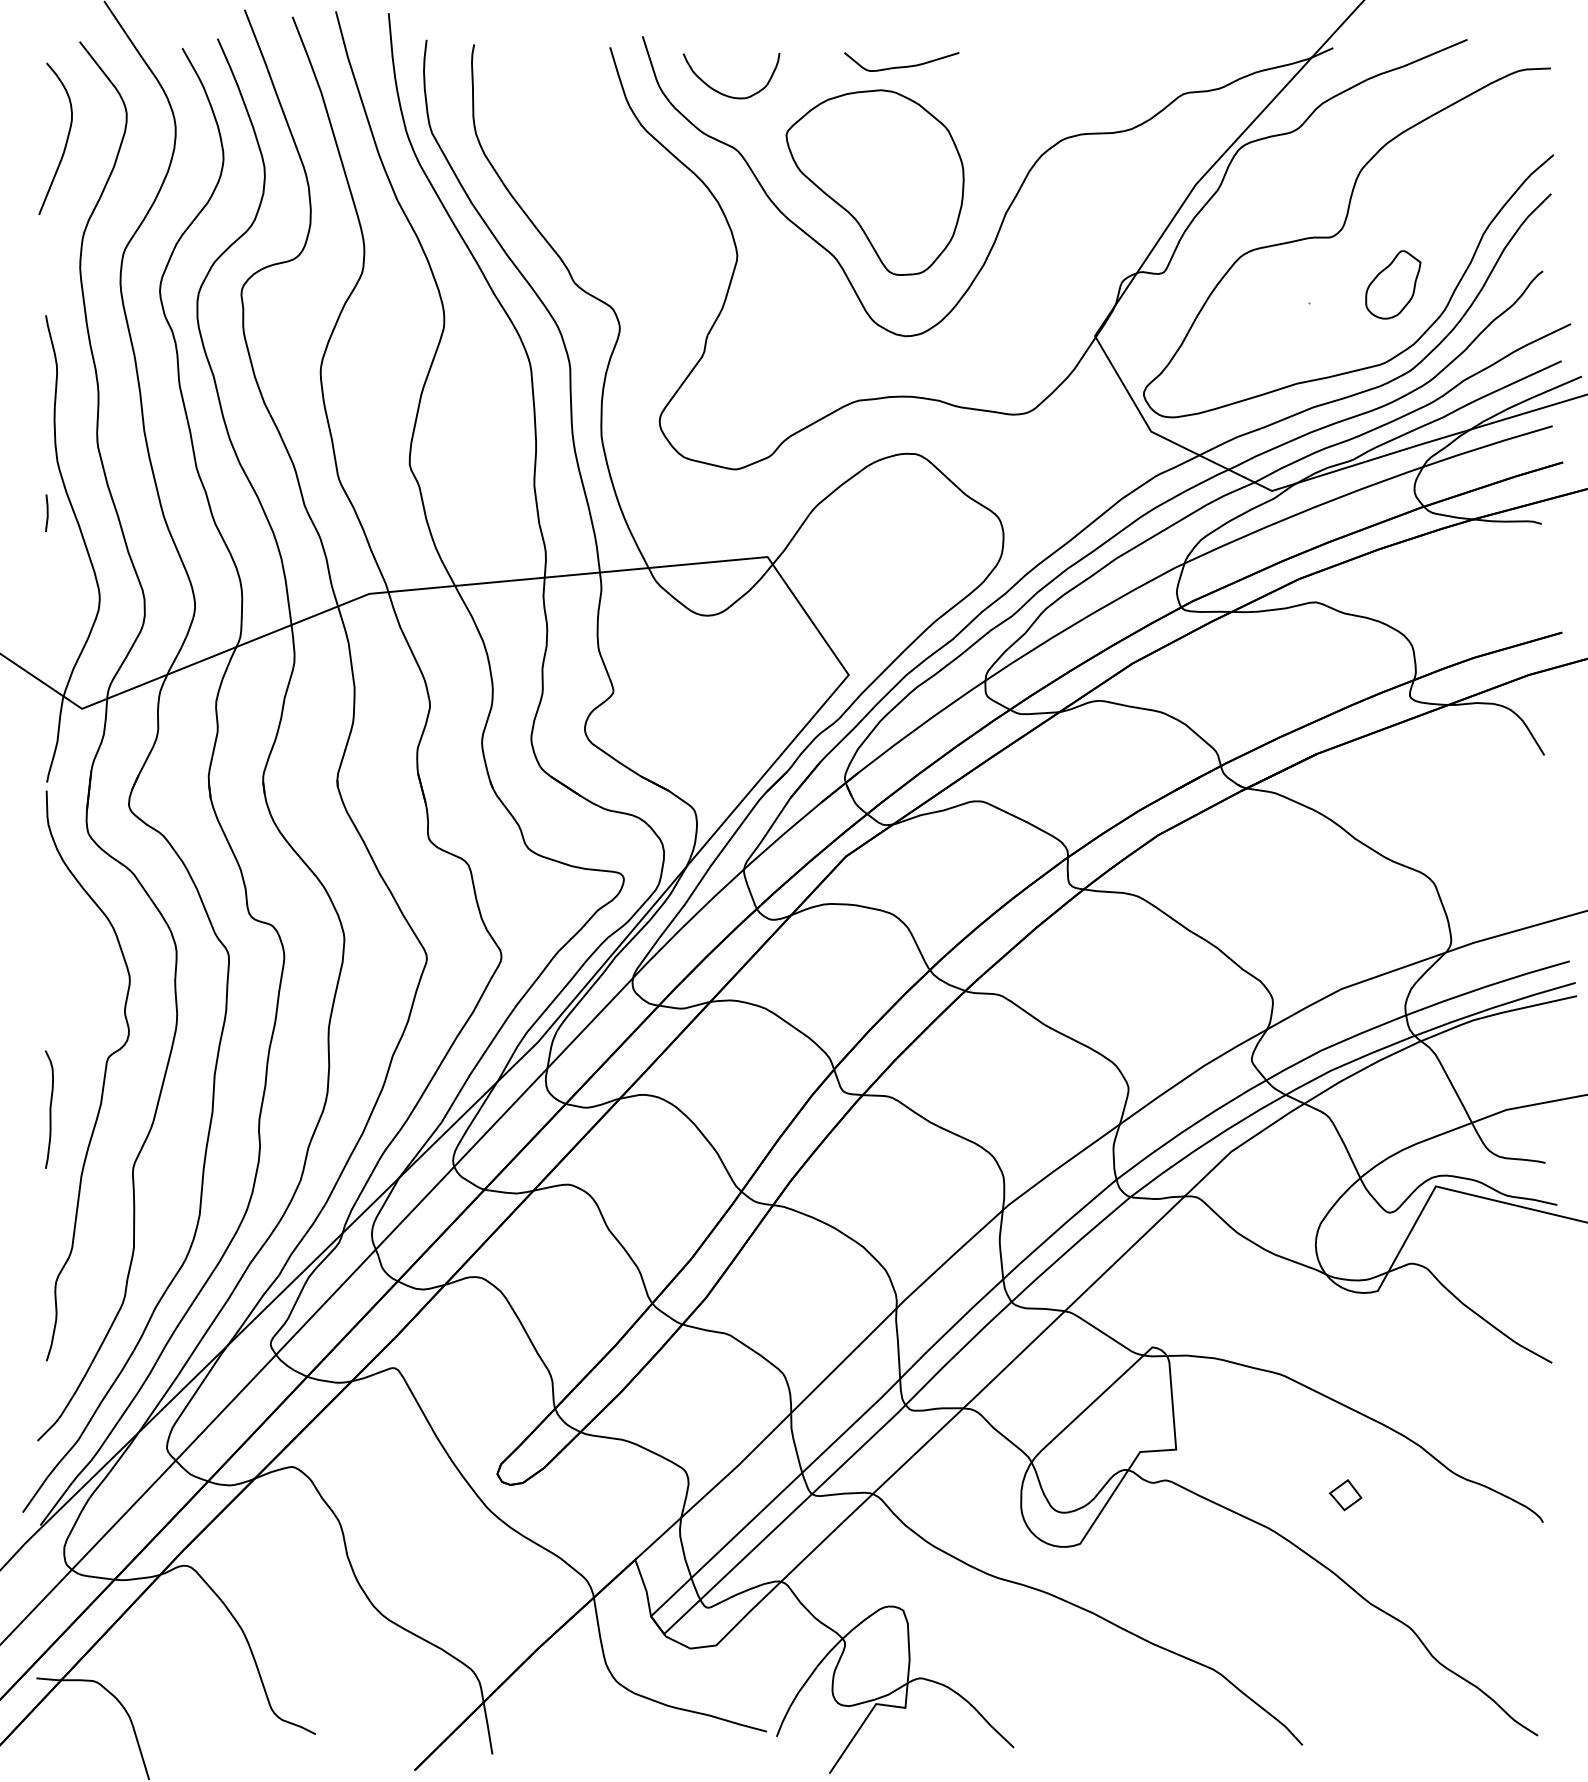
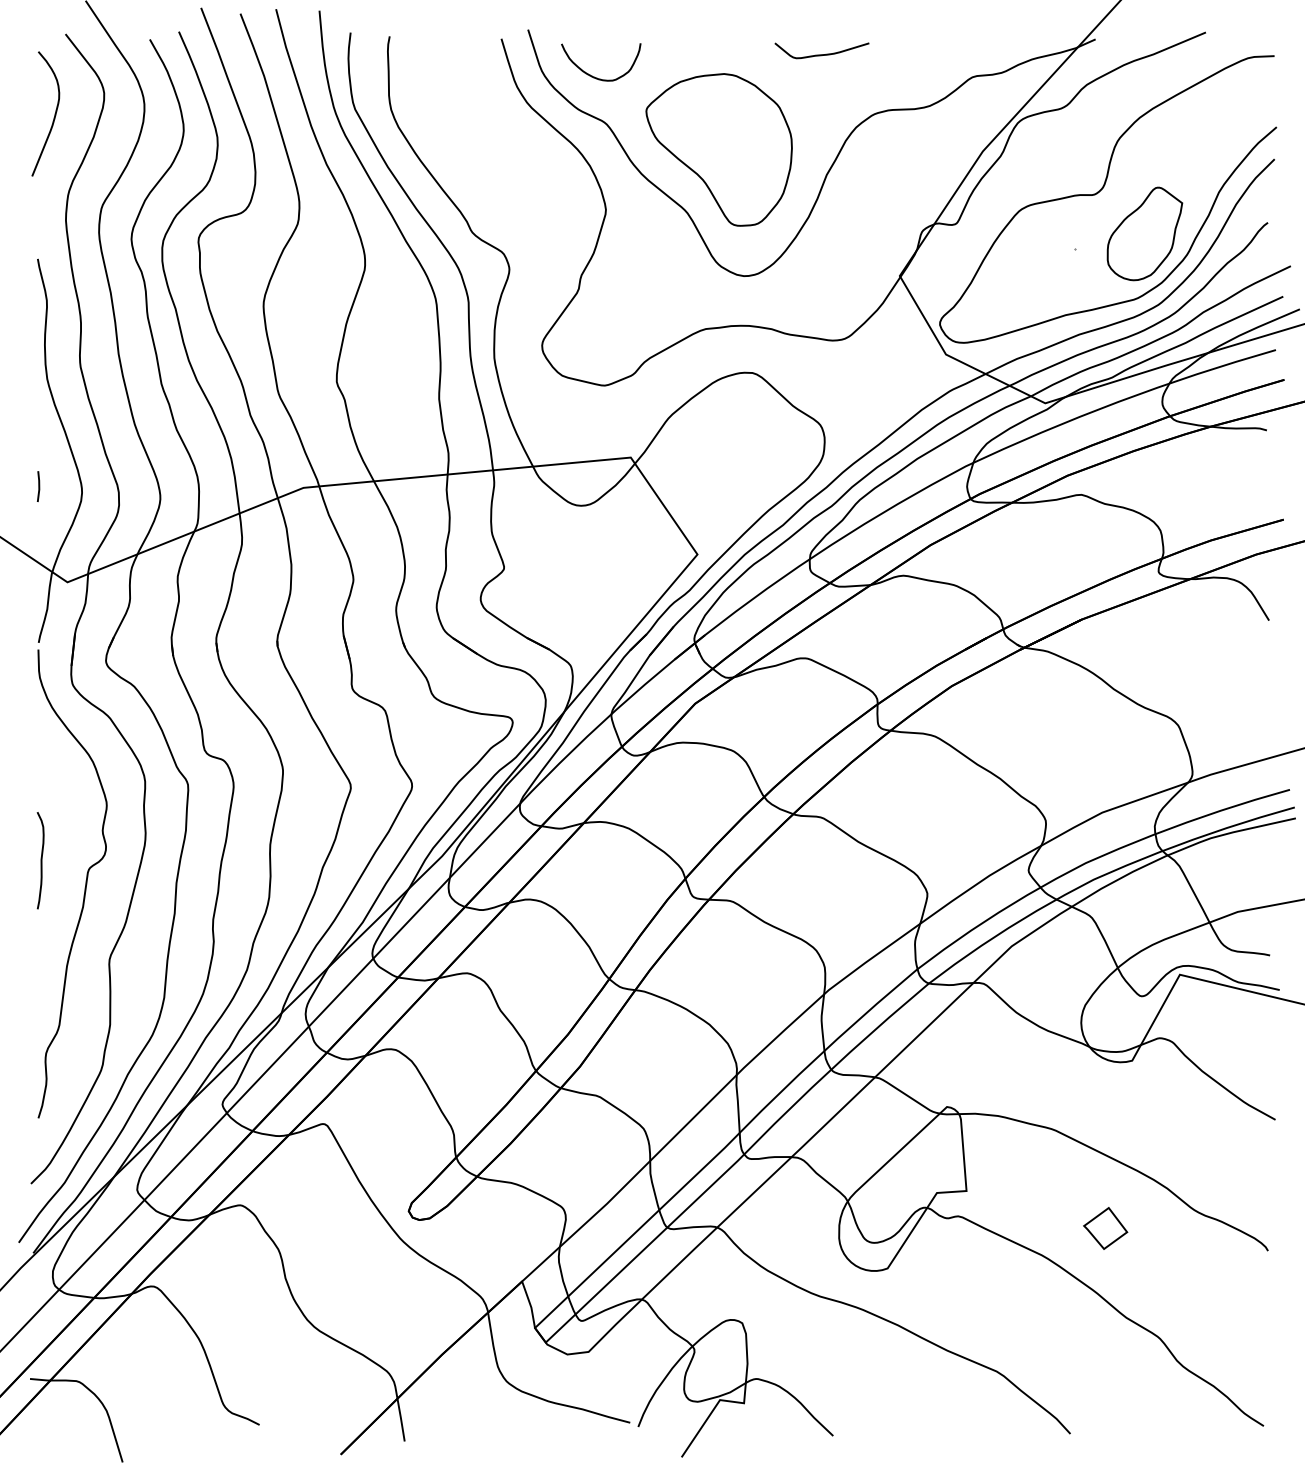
curve: (901, 66) -> (821, 54), moved
part: (1392, 284) -> (1144, 233), size x1.67
line: (46, 513) -> (38, 486), moved
curve: (49, 1109) -> (40, 860), moved
part: (1345, 1495) -> (1105, 1228), size x1.67

